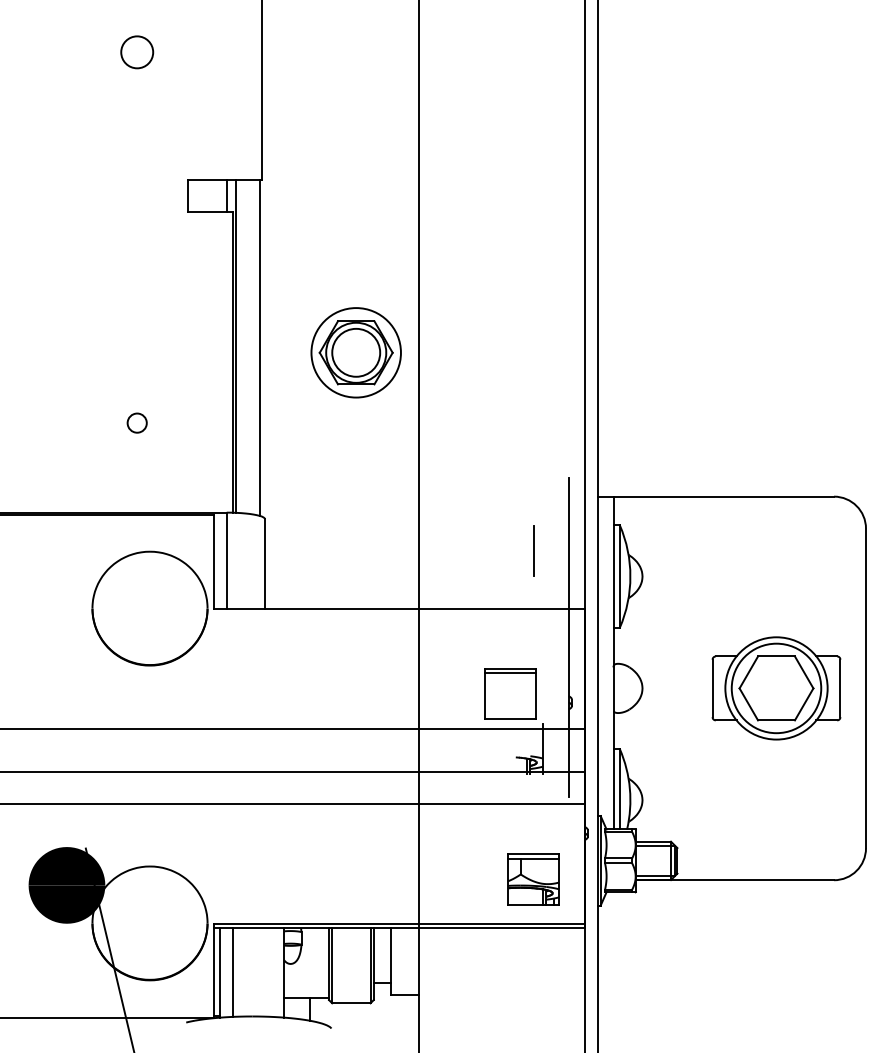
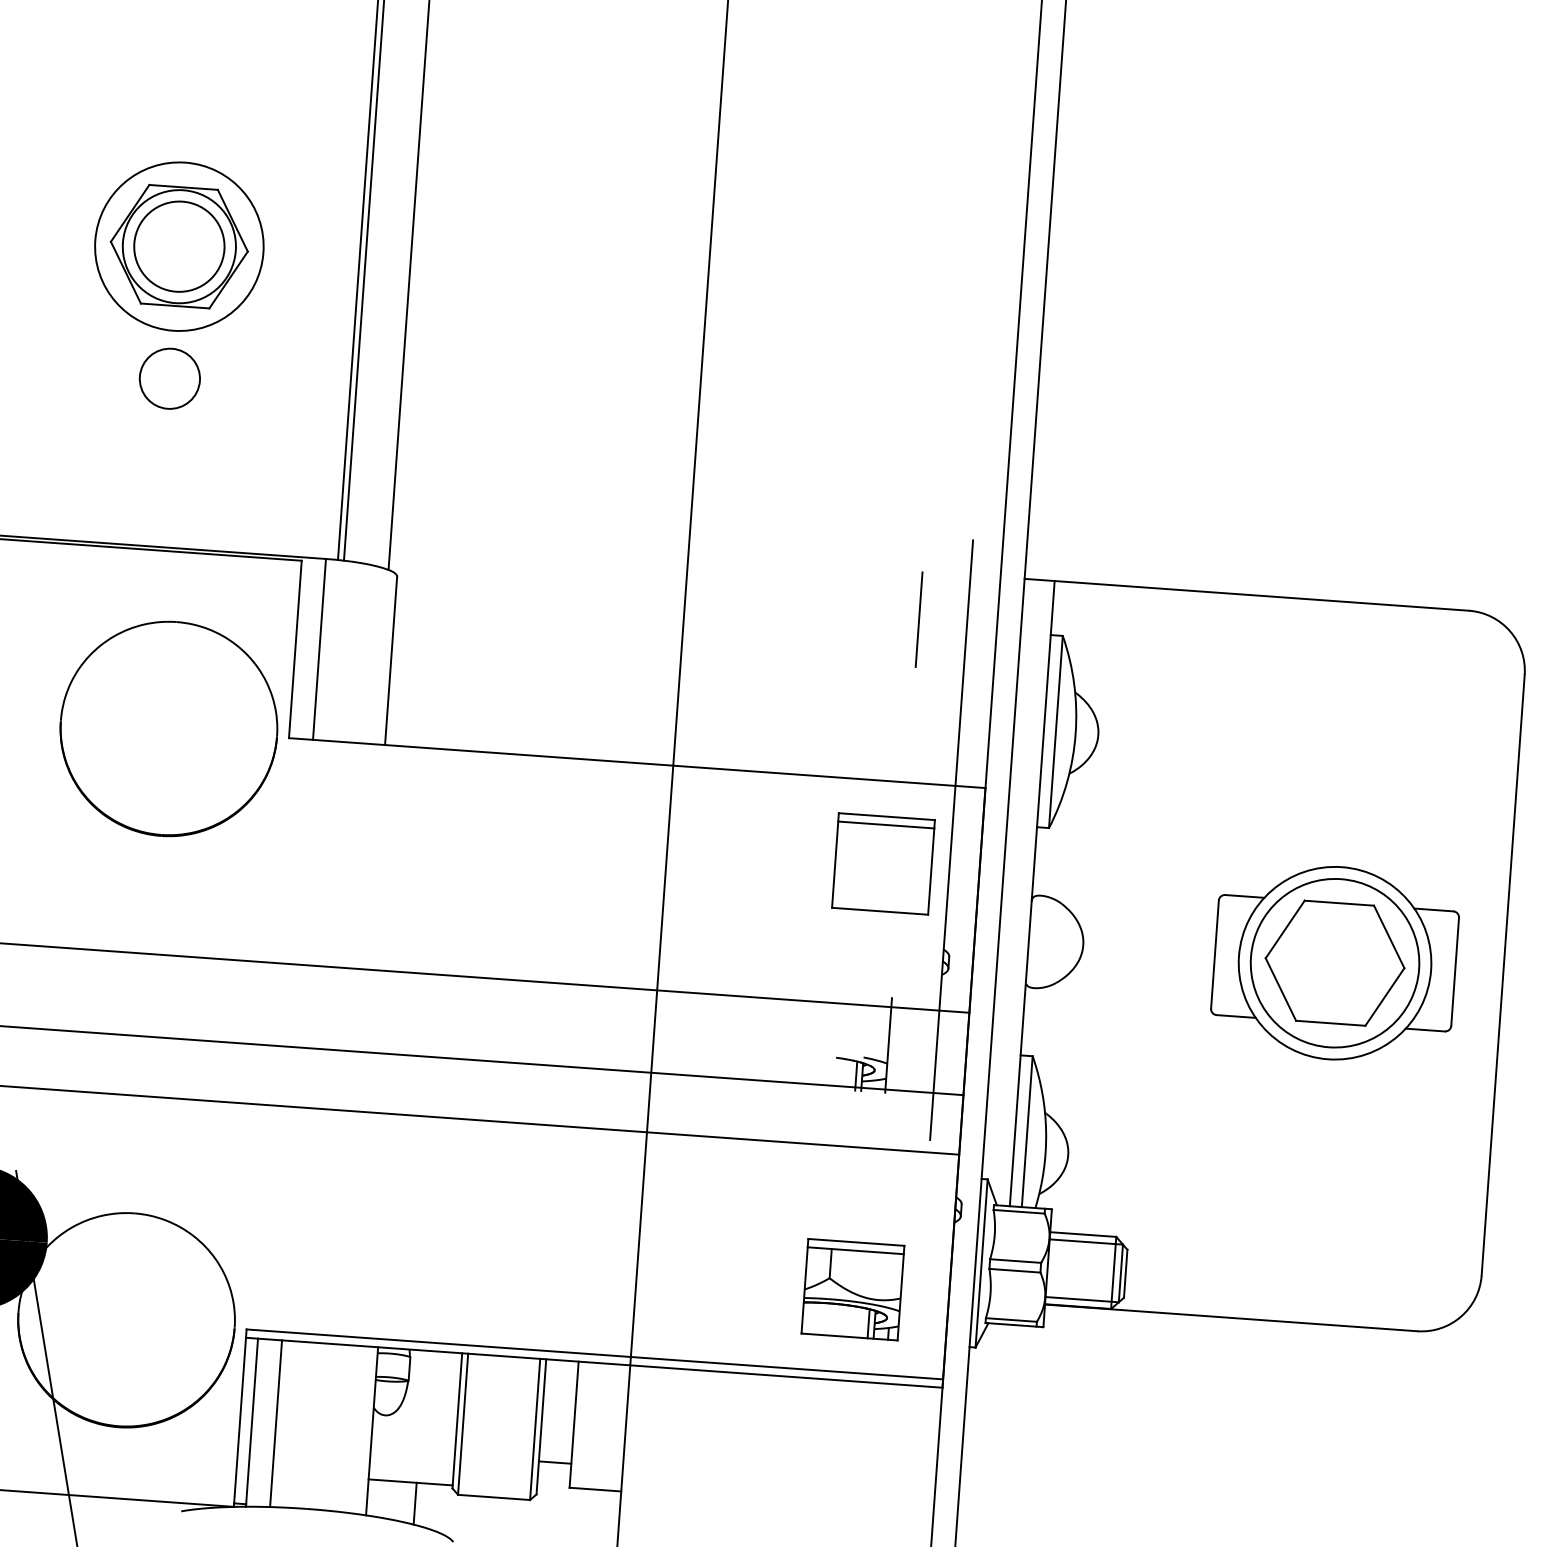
part: (355, 352) -> (178, 246), moved
circle: (137, 423) -> (170, 379), size x1.67
line: (533, 550) -> (917, 618), moved
part: (510, 693) -> (883, 863), moved

